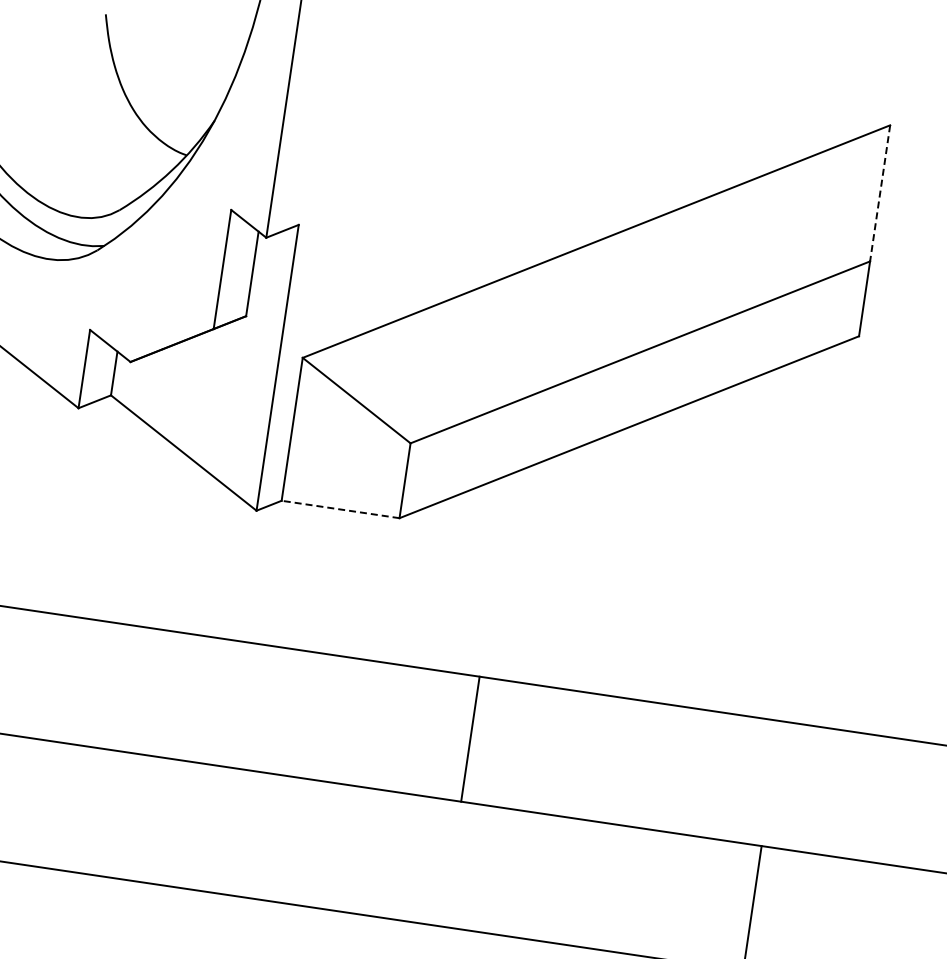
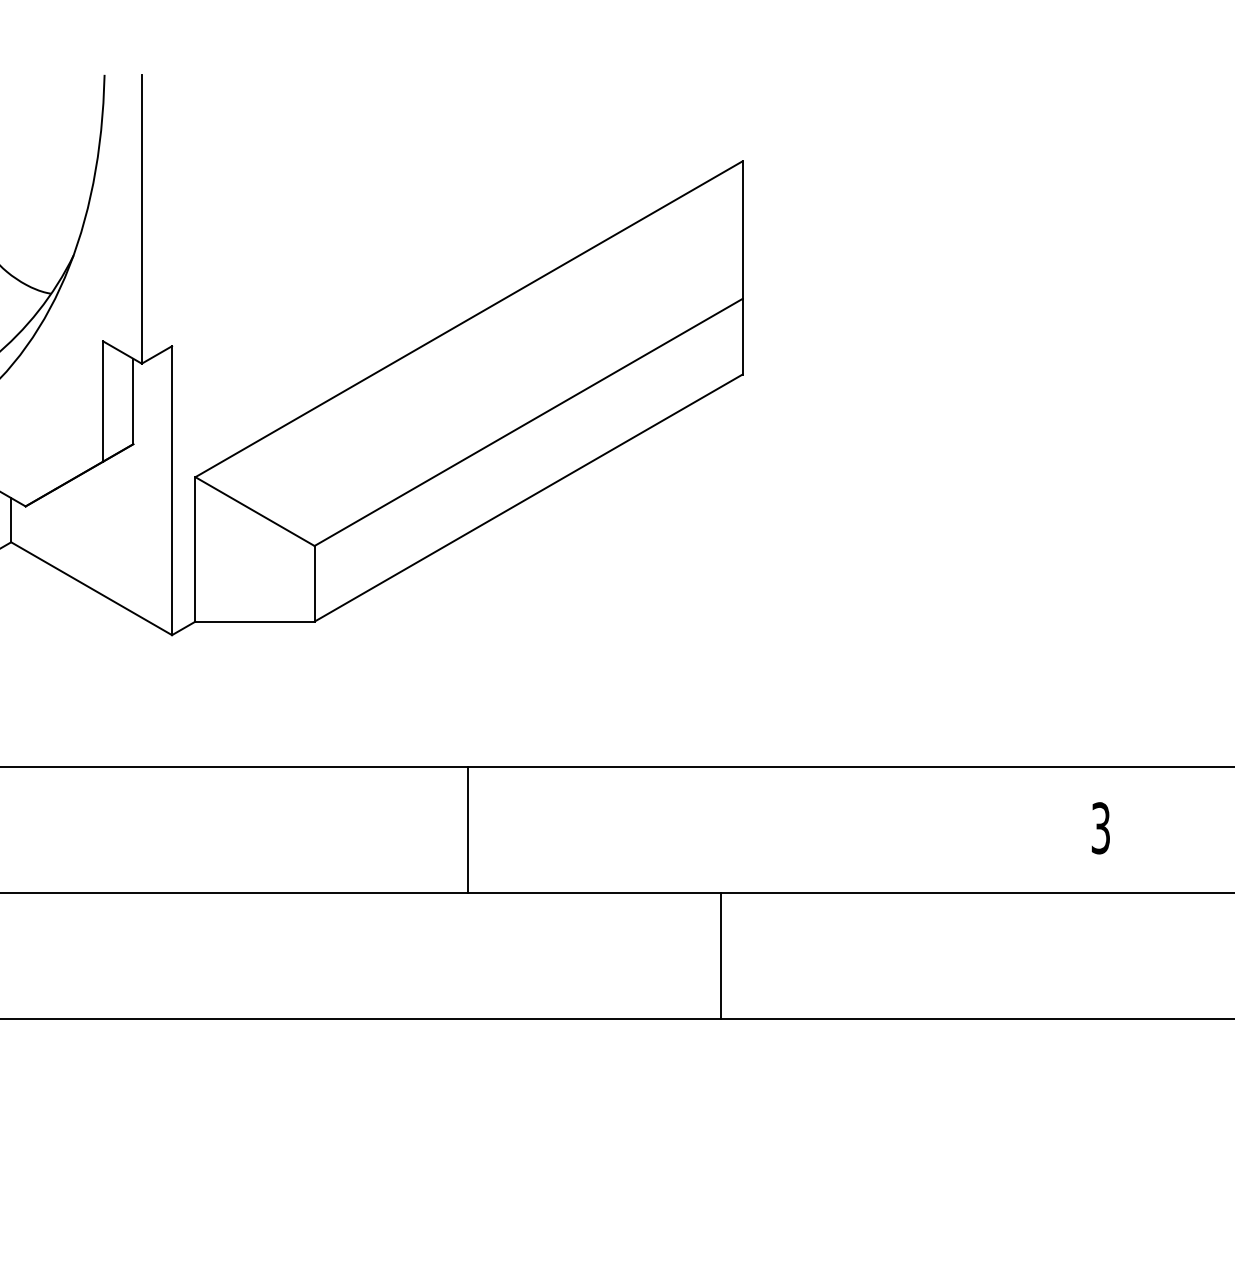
line: (879, 193) -> (742, 230), dashed -> solid
line: (341, 509) -> (255, 621), dashed -> solid
line: (469, 738) -> (467, 829), moved

